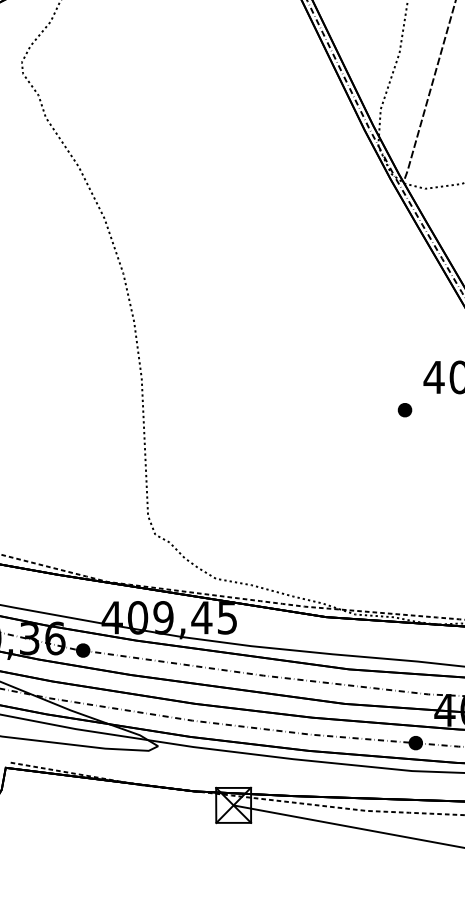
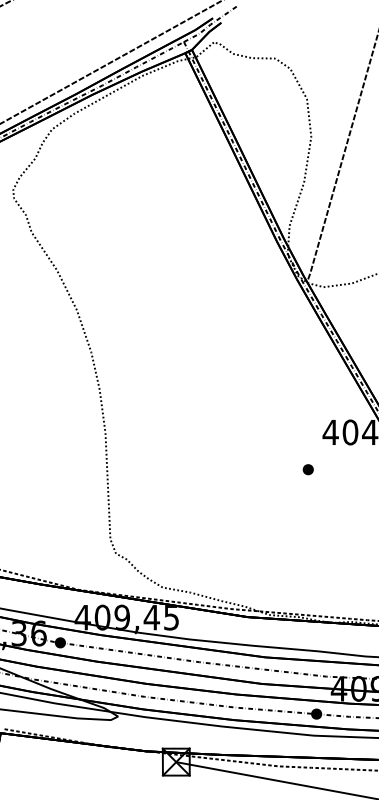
part: (403, 409) -> (307, 469), moved

